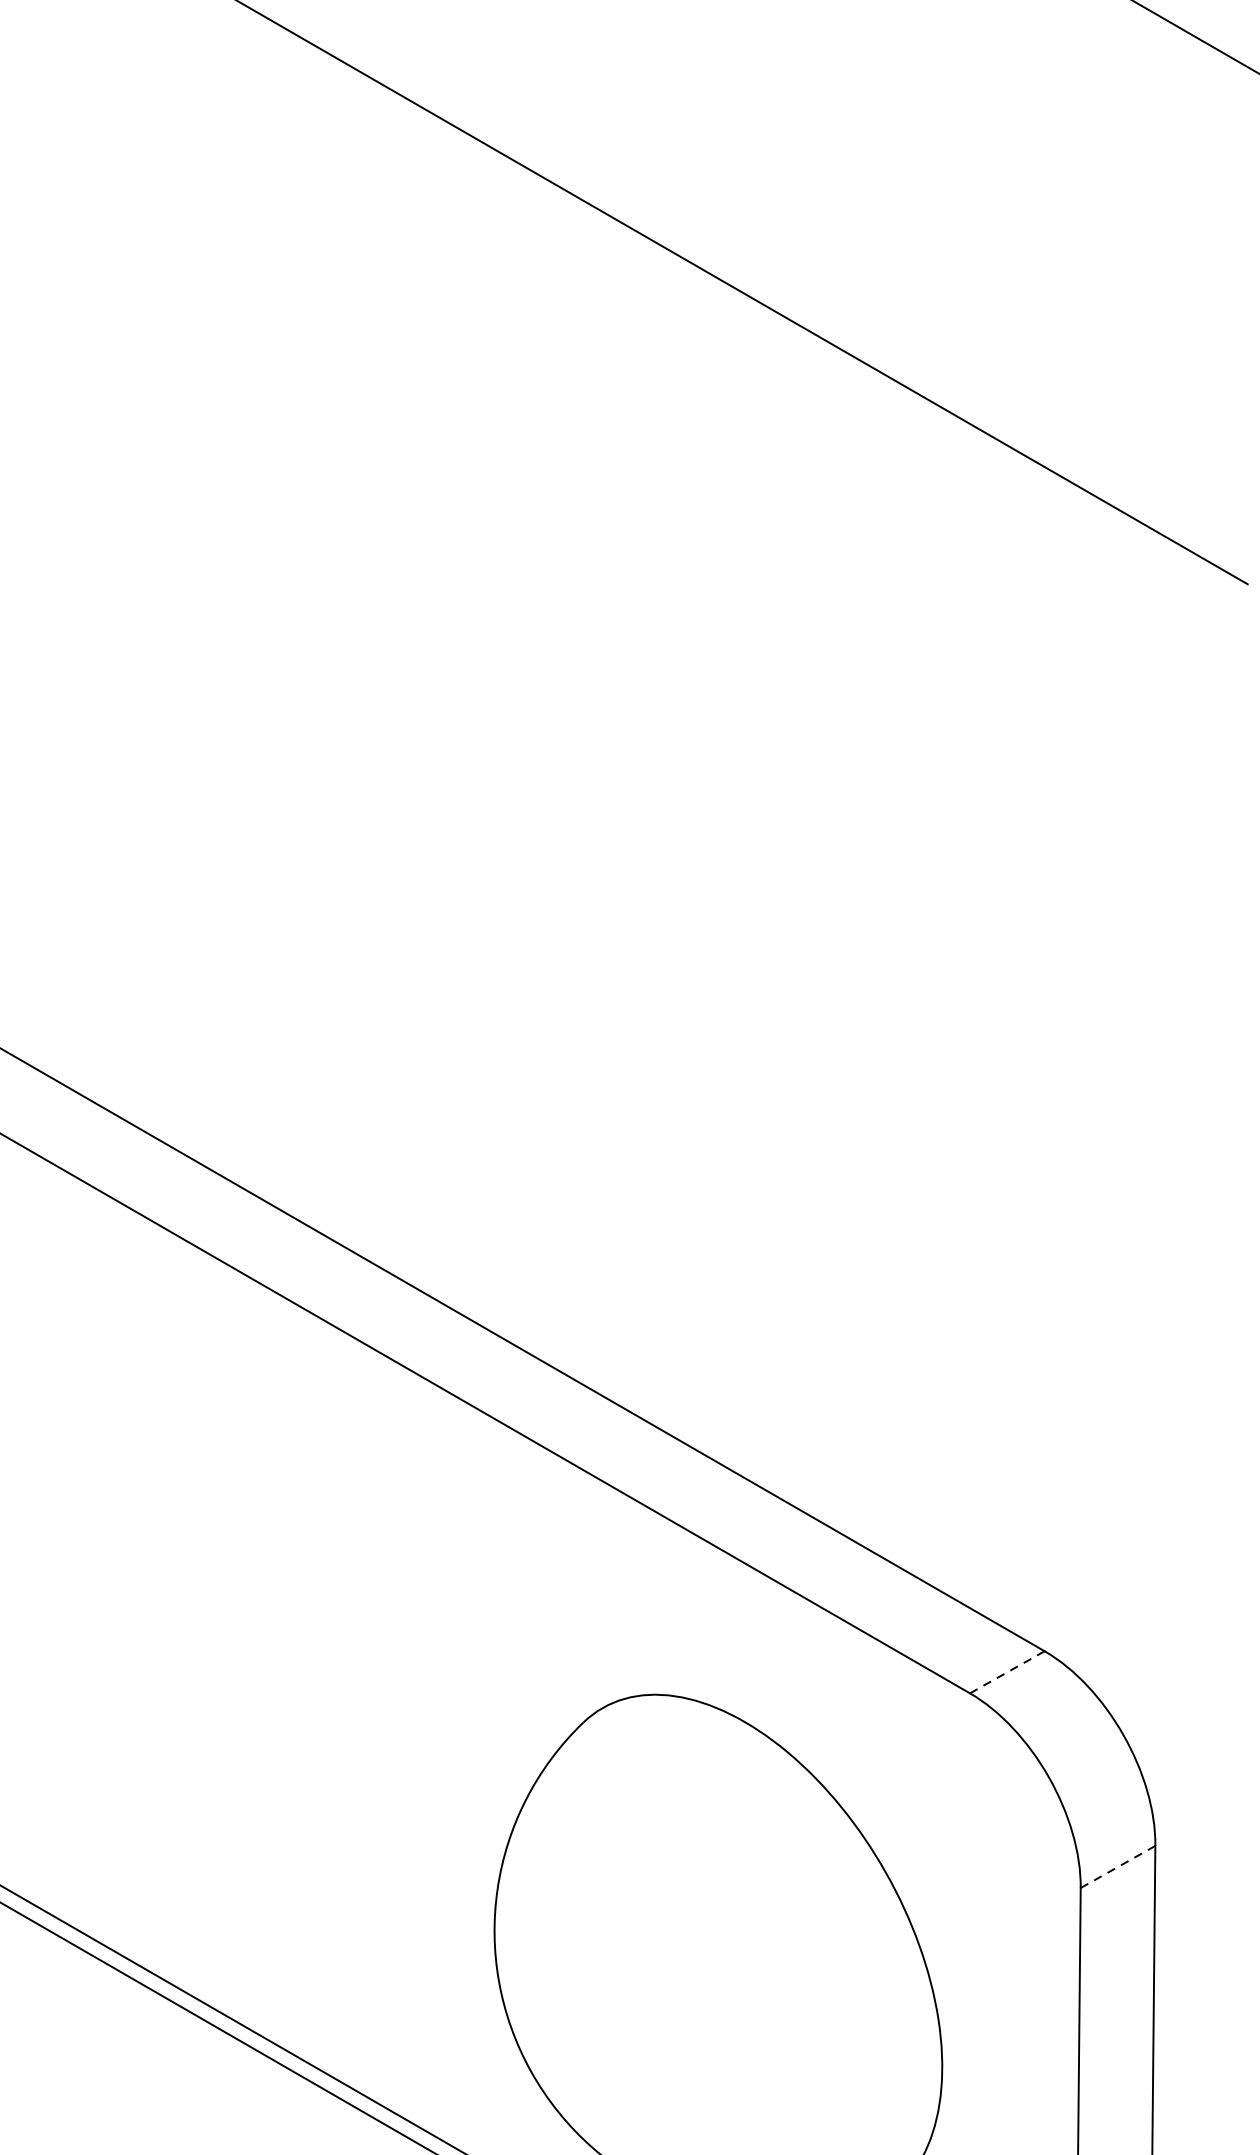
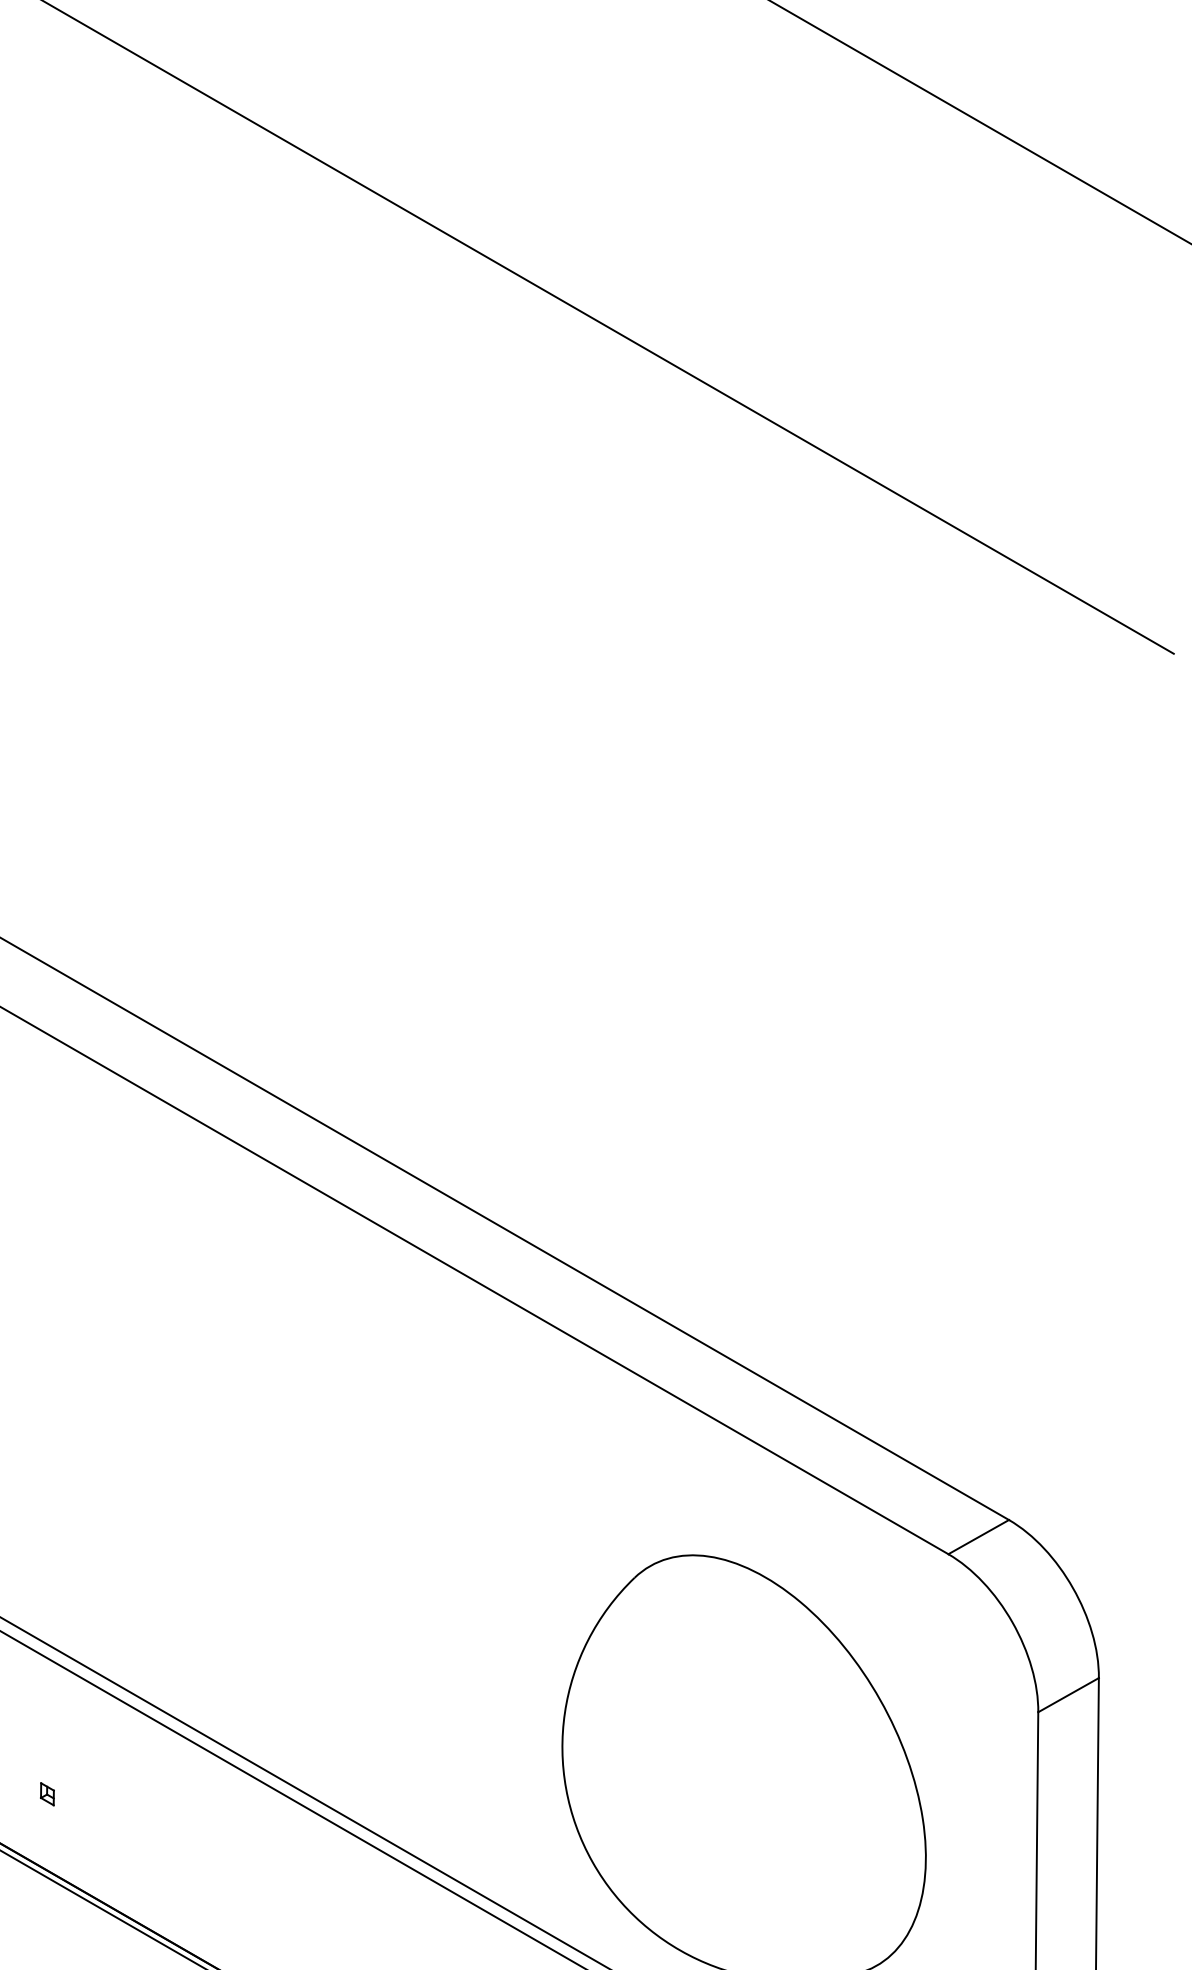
line: (1007, 1672) -> (978, 1537), dashed -> solid
line: (1117, 1867) -> (1068, 1695), dashed -> solid

